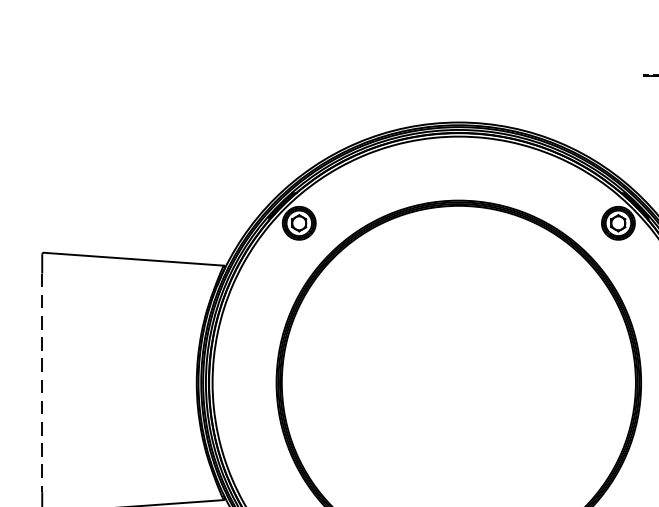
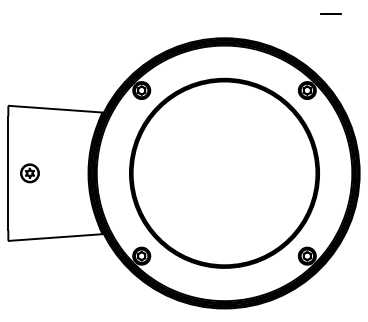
line: (42, 383) -> (8, 173), dashed -> solid
part: (83, 383) -> (29, 173), added

